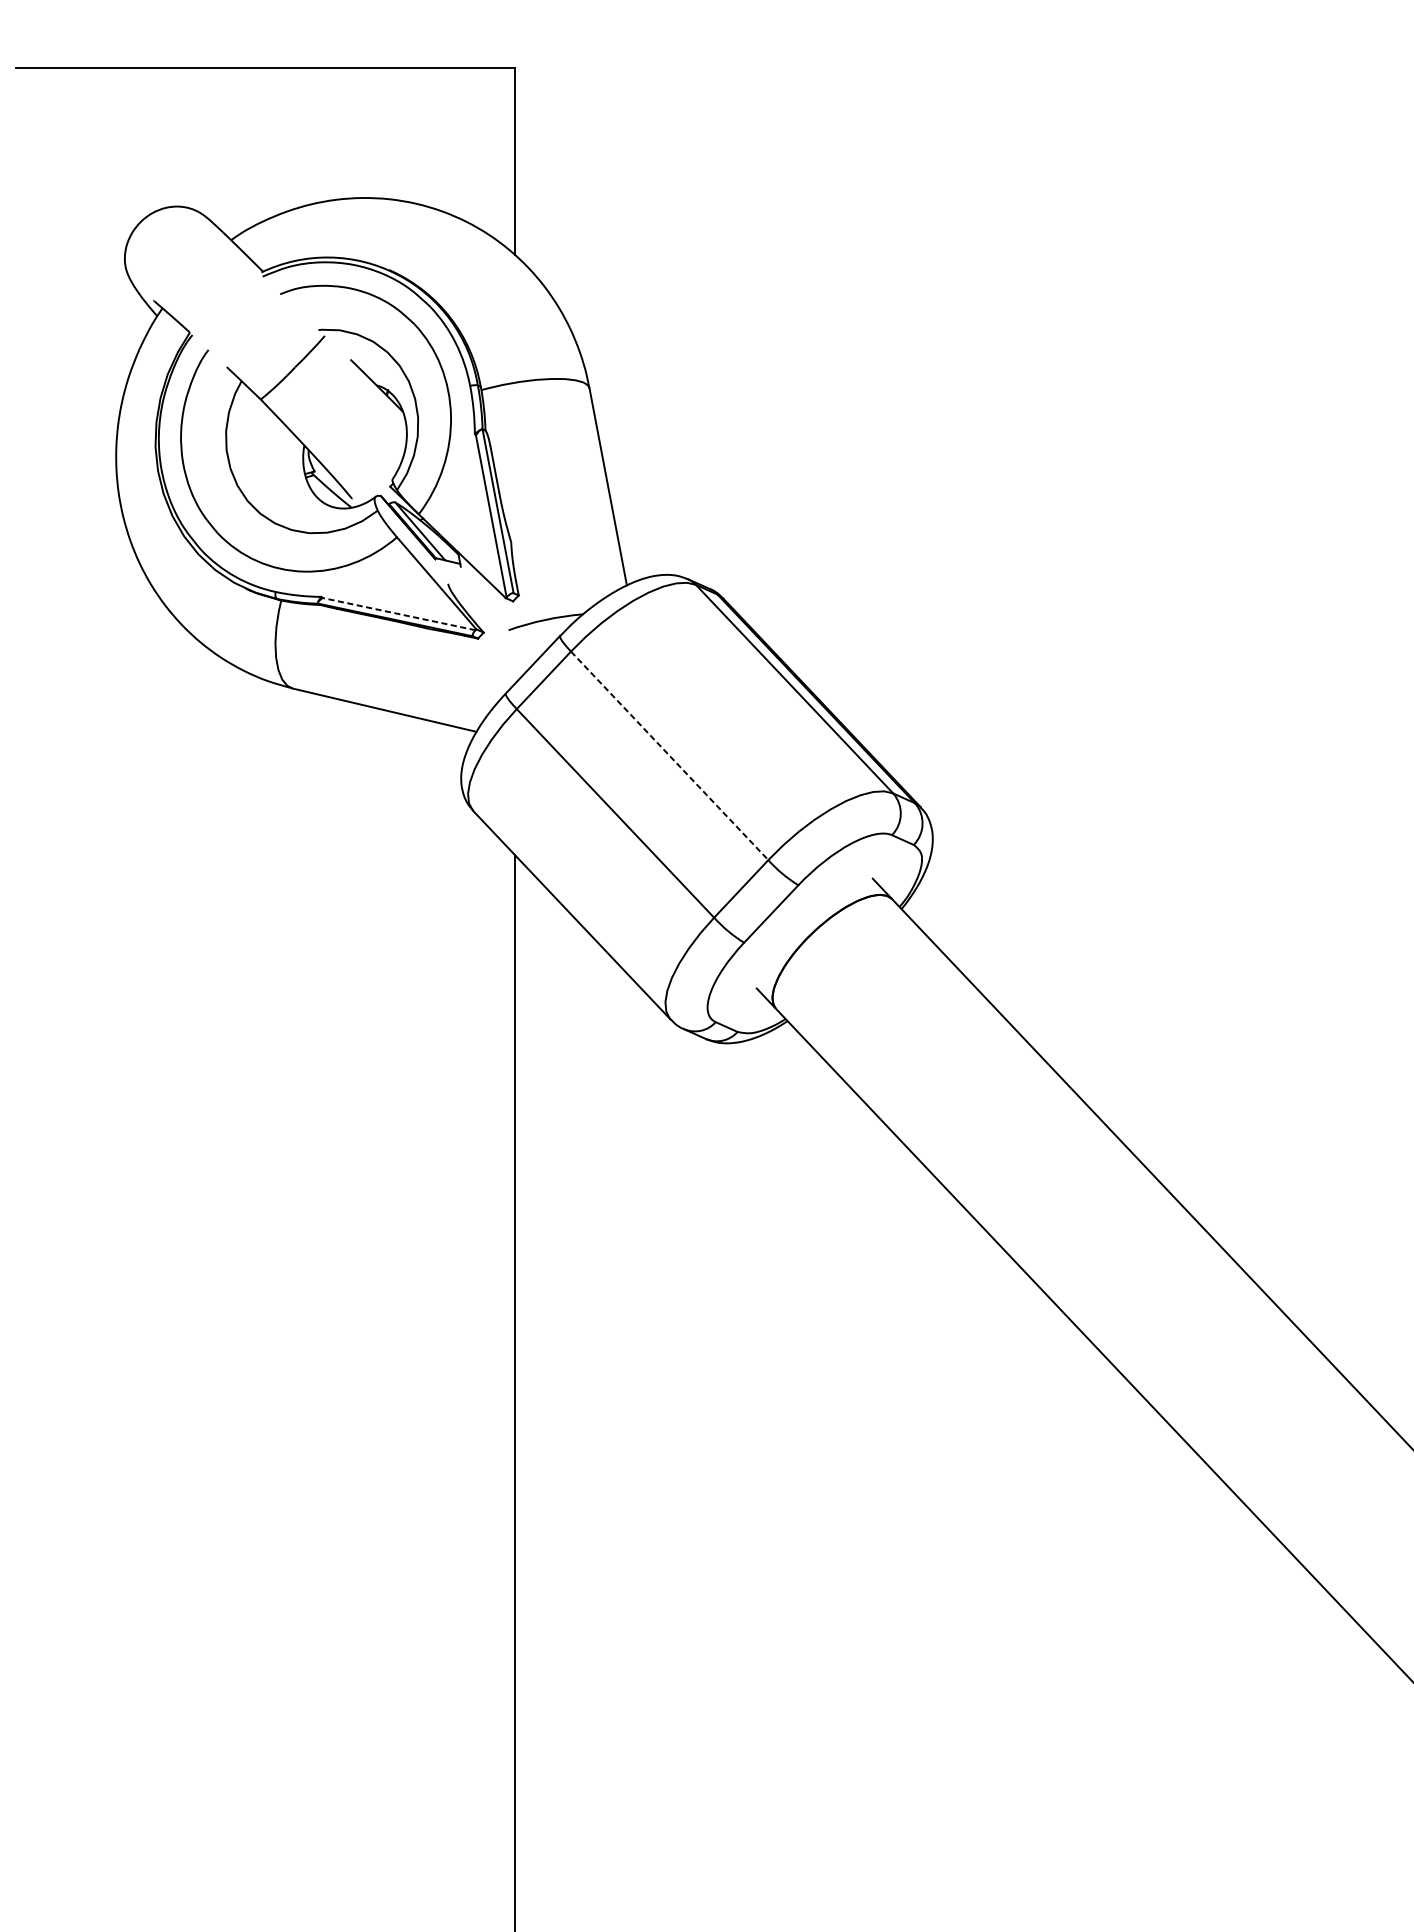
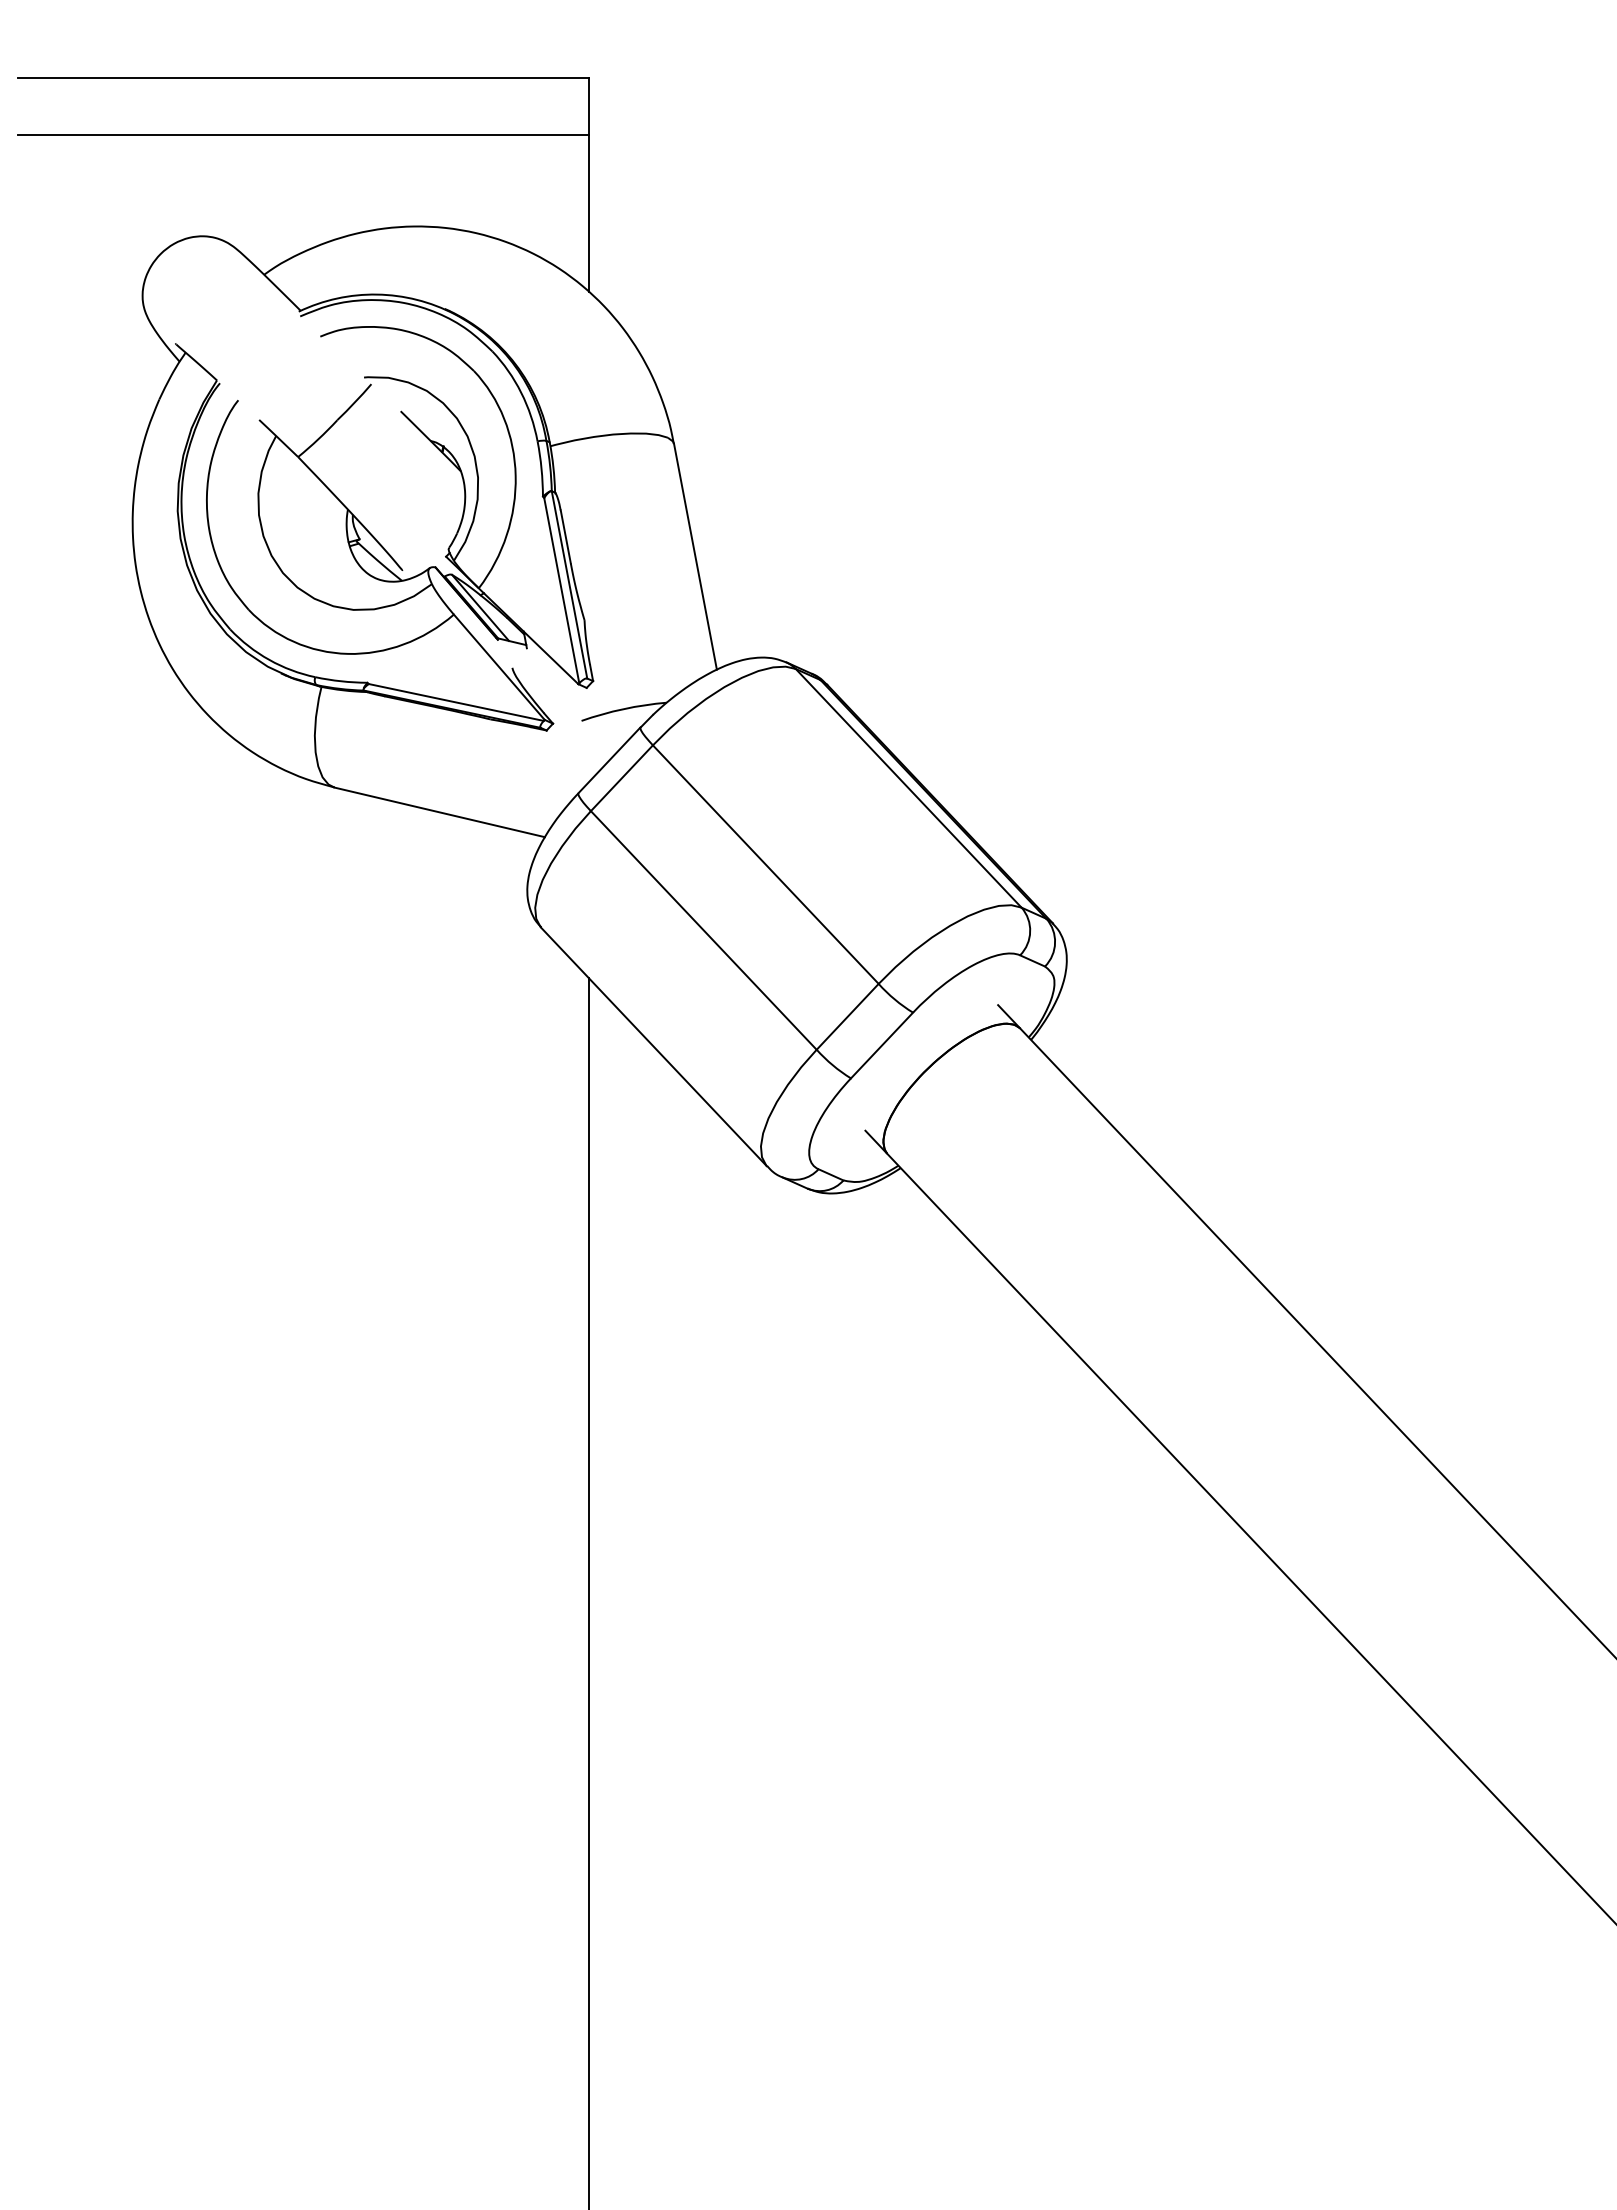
line: (264, 117) -> (302, 134), added
line: (398, 614) -> (455, 702), dashed -> solid
line: (670, 755) -> (766, 864), dashed -> solid

